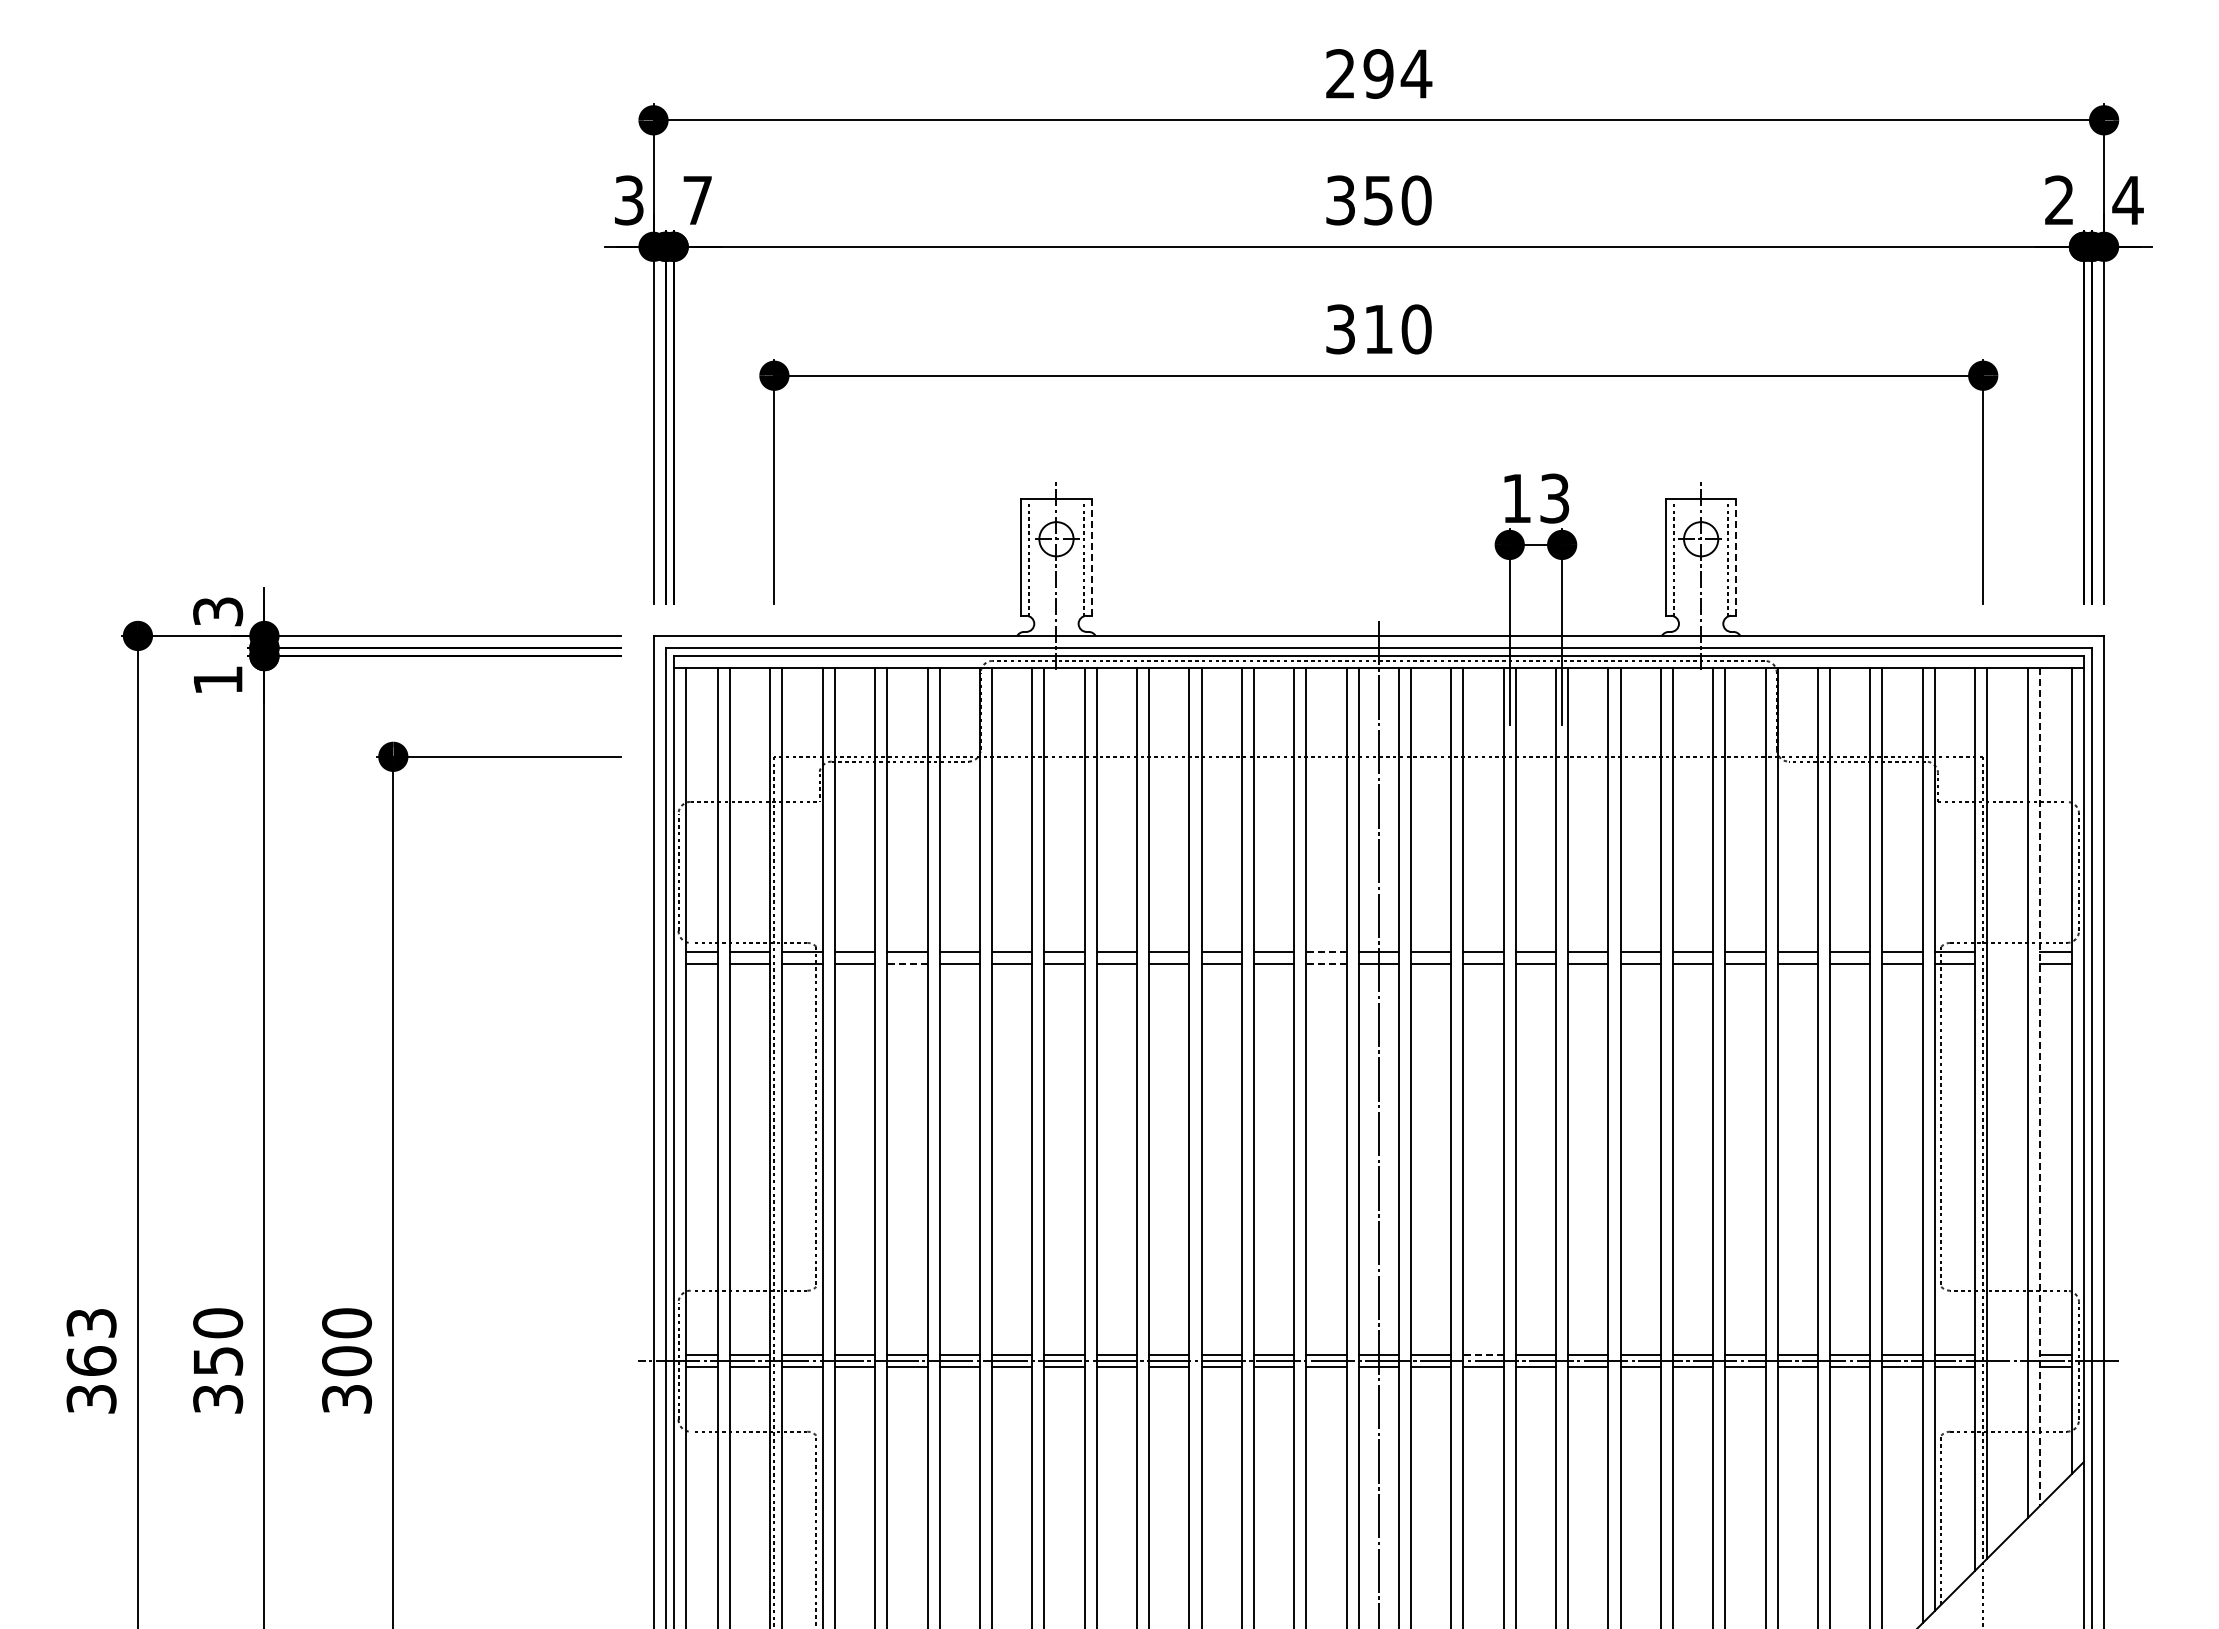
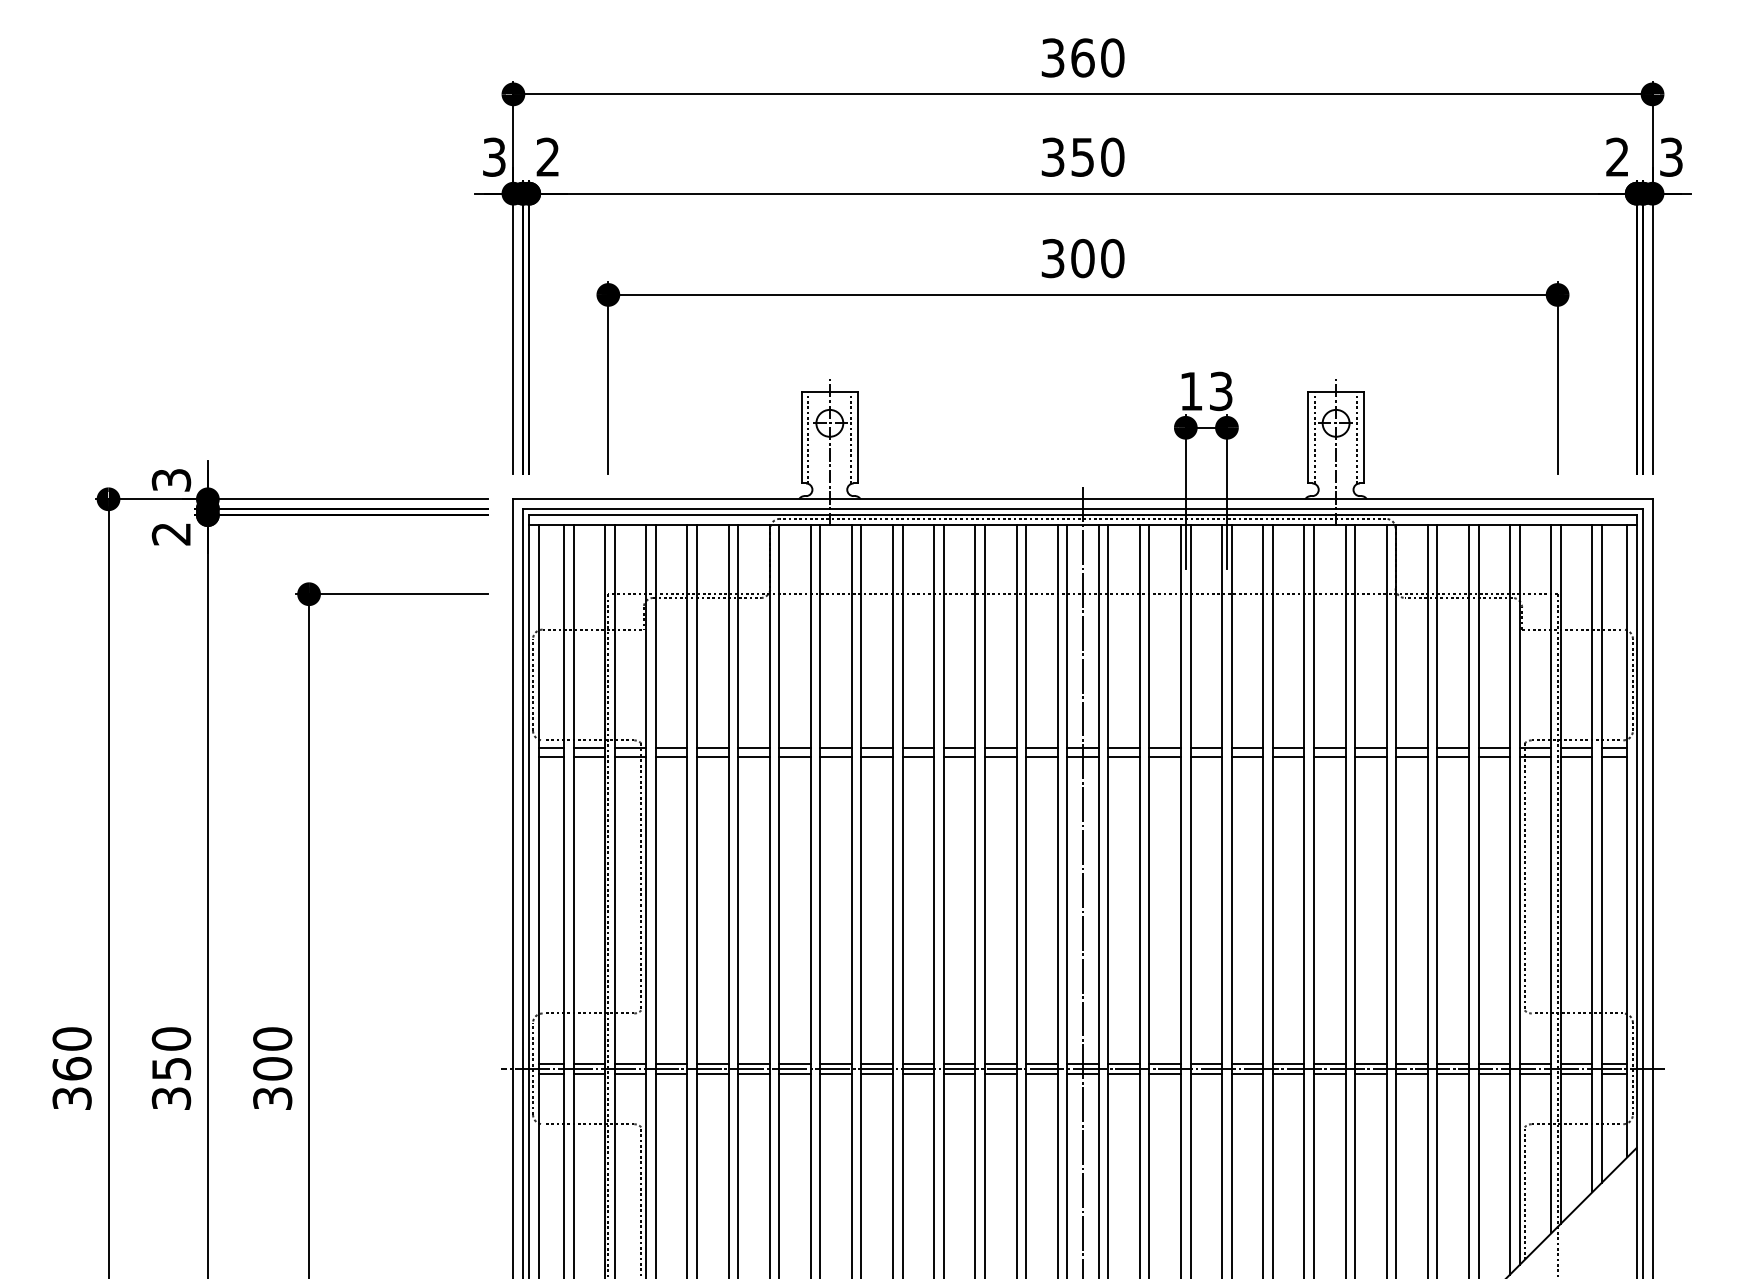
text: (1379, 73) -> (1083, 57), 294 -> 360
text: (697, 199) -> (547, 156), 7 -> 2
text: (2127, 200) -> (1670, 157), 4 -> 3
text: (1378, 329) -> (1082, 258), 310 -> 300
line: (1091, 556) -> (857, 436), dashed -> solid
line: (1736, 556) -> (1363, 436), dashed -> solid
text: (217, 680) -> (171, 534), 1 -> 2
line: (1325, 952) -> (1041, 747), dashed -> solid
line: (2007, 952) -> (1576, 747), added
line: (906, 964) -> (712, 757), dashed -> solid
line: (1325, 964) -> (1041, 757), dashed -> solid
line: (2007, 964) -> (1576, 757), added
line: (2039, 1087) -> (1601, 853), dashed -> solid
text: (91, 1323) -> (72, 1039), 363 -> 360
line: (1483, 1355) -> (1165, 1064), dashed -> solid
line: (2007, 1355) -> (1576, 1064), added
line: (2007, 1367) -> (1576, 1073), added

